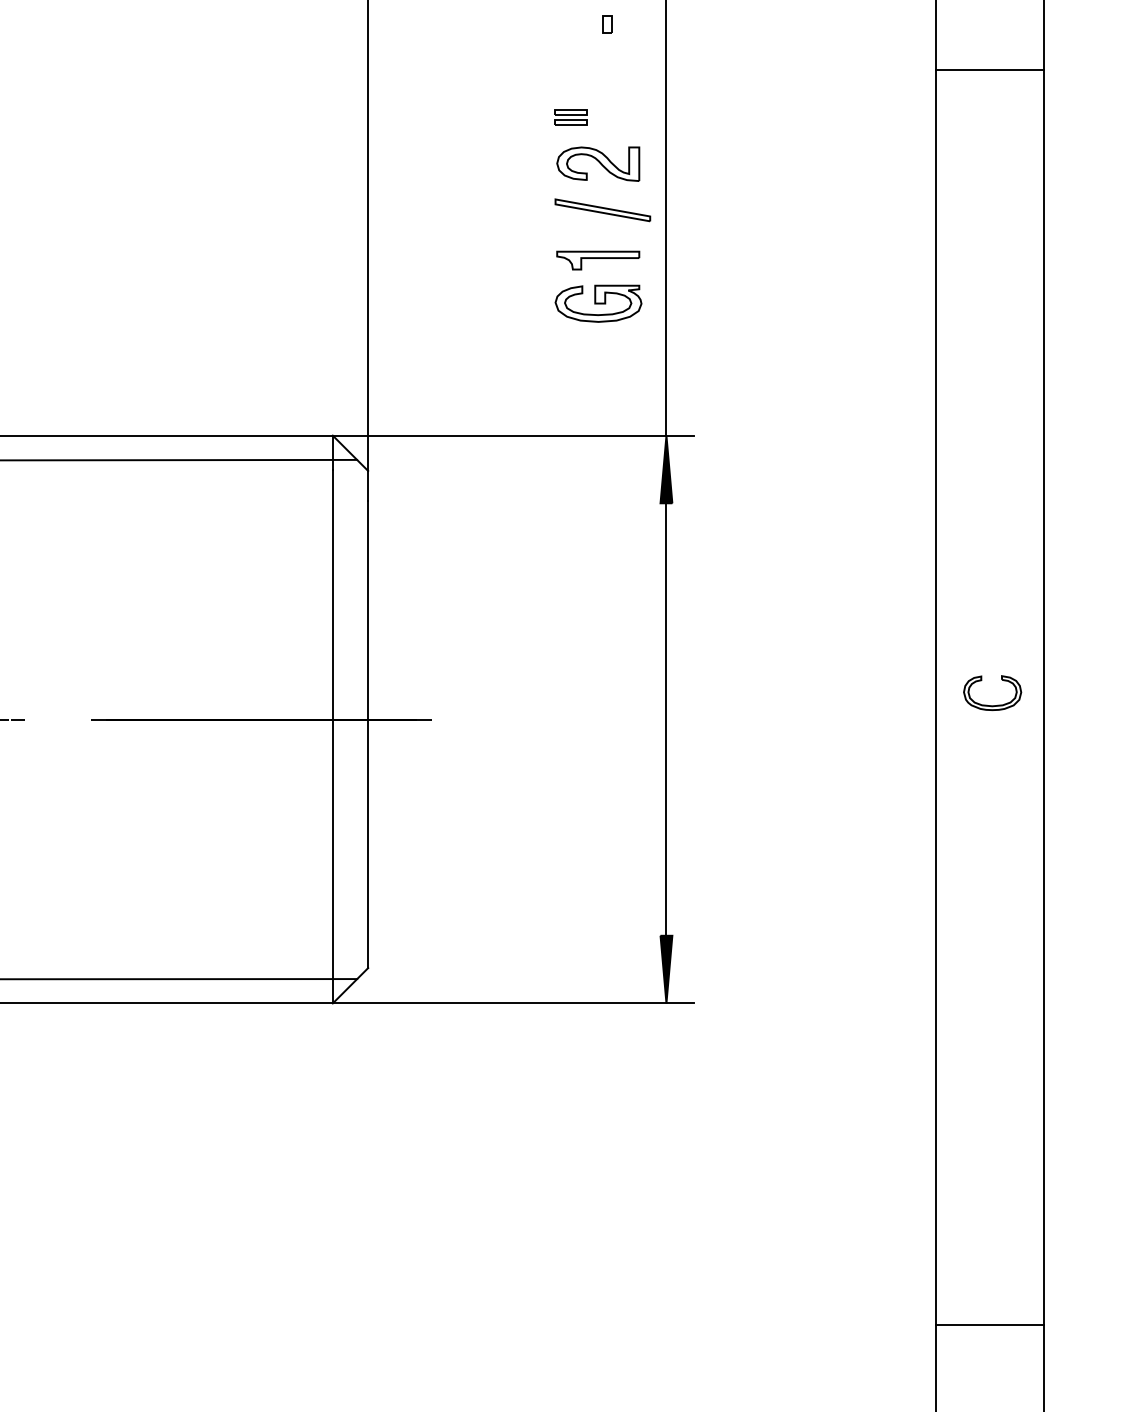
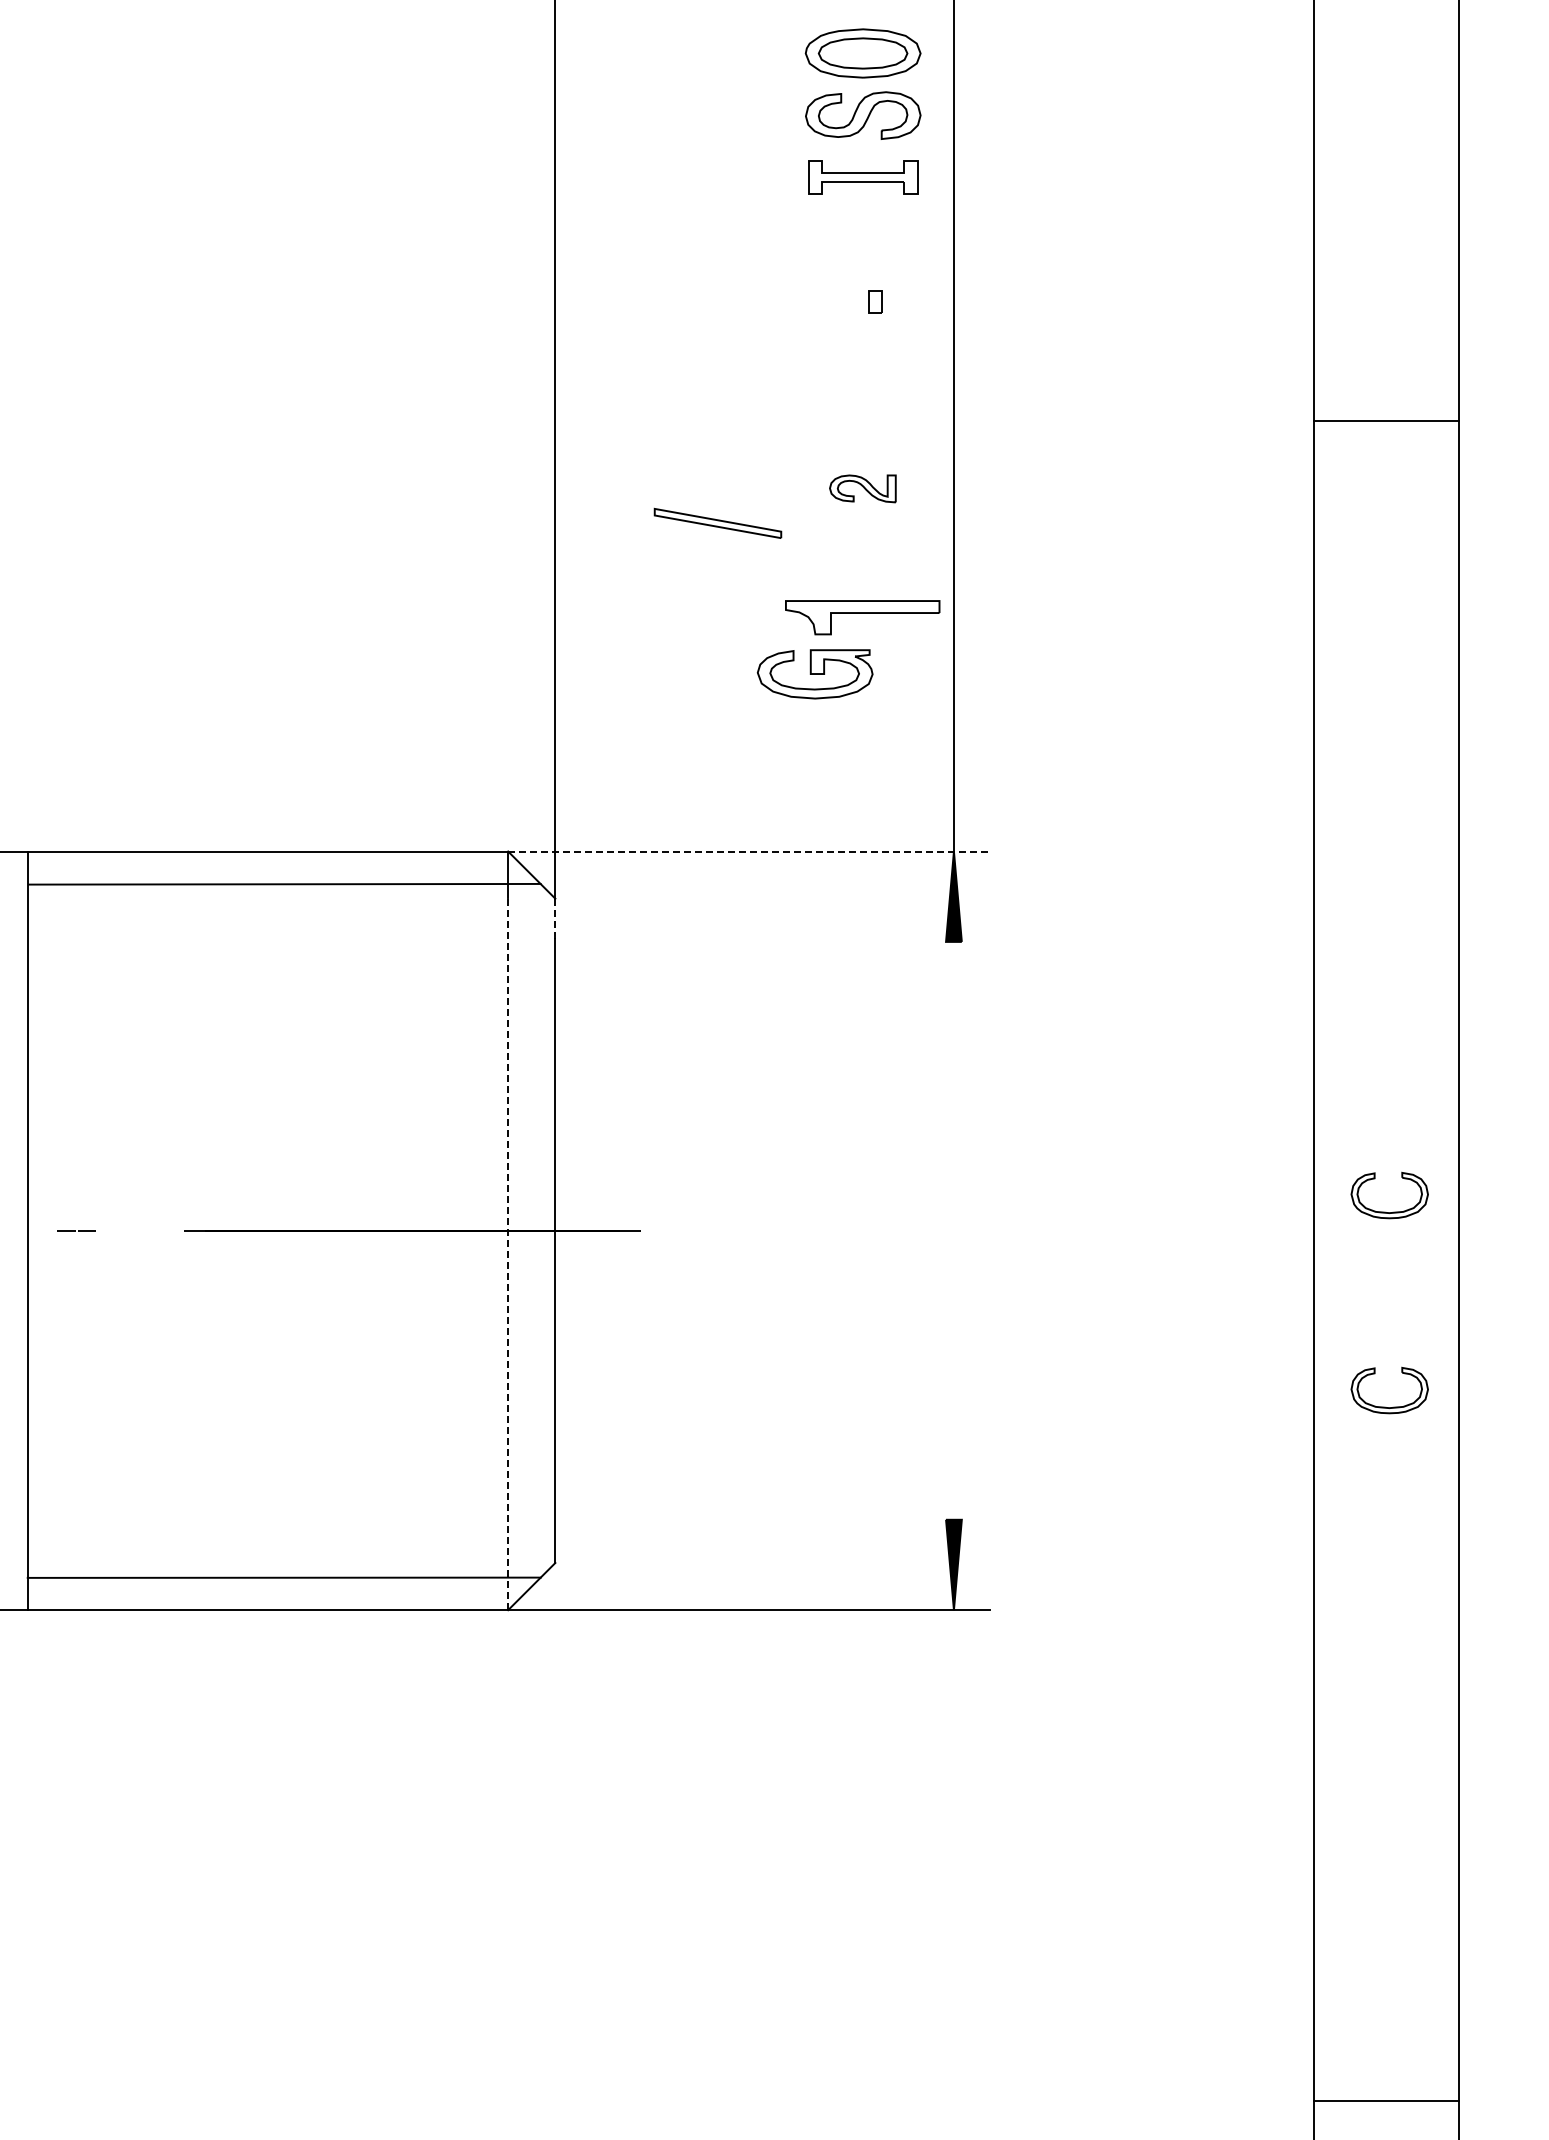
line: (989, 70) -> (1385, 420), moved
part: (571, 116) -> (826, 425), removed
part: (598, 163) -> (862, 488), size x0.6
part: (602, 209) -> (717, 522), moved
part: (598, 260) -> (862, 617), size x1.4
part: (598, 303) -> (814, 674), moved
line: (513, 435) -> (749, 851), solid -> dashed
line: (368, 485) -> (555, 918), solid -> dashed
line: (666, 719) -> (953, 1230), removed
line: (333, 736) -> (508, 1253), solid -> dashed
part: (989, 851) -> (1385, 1406), added
line: (989, 1324) -> (1385, 2101), moved

